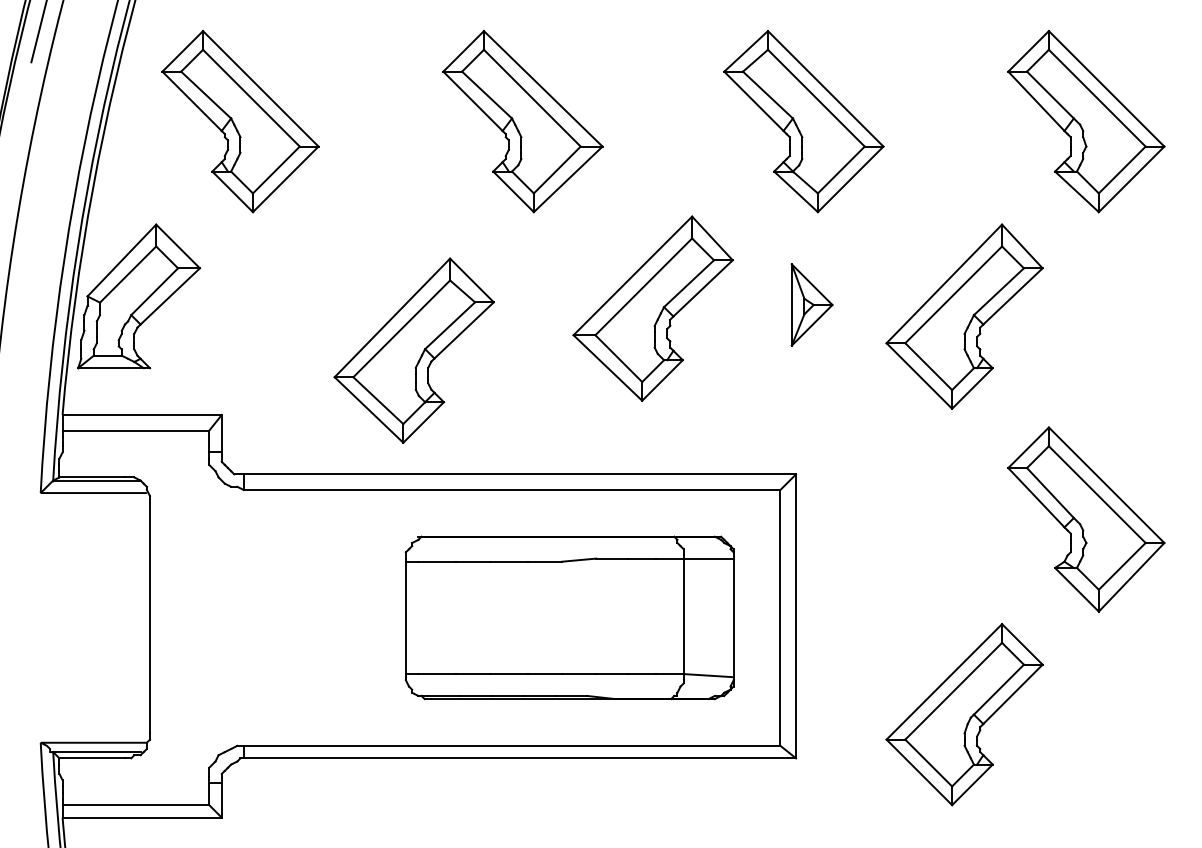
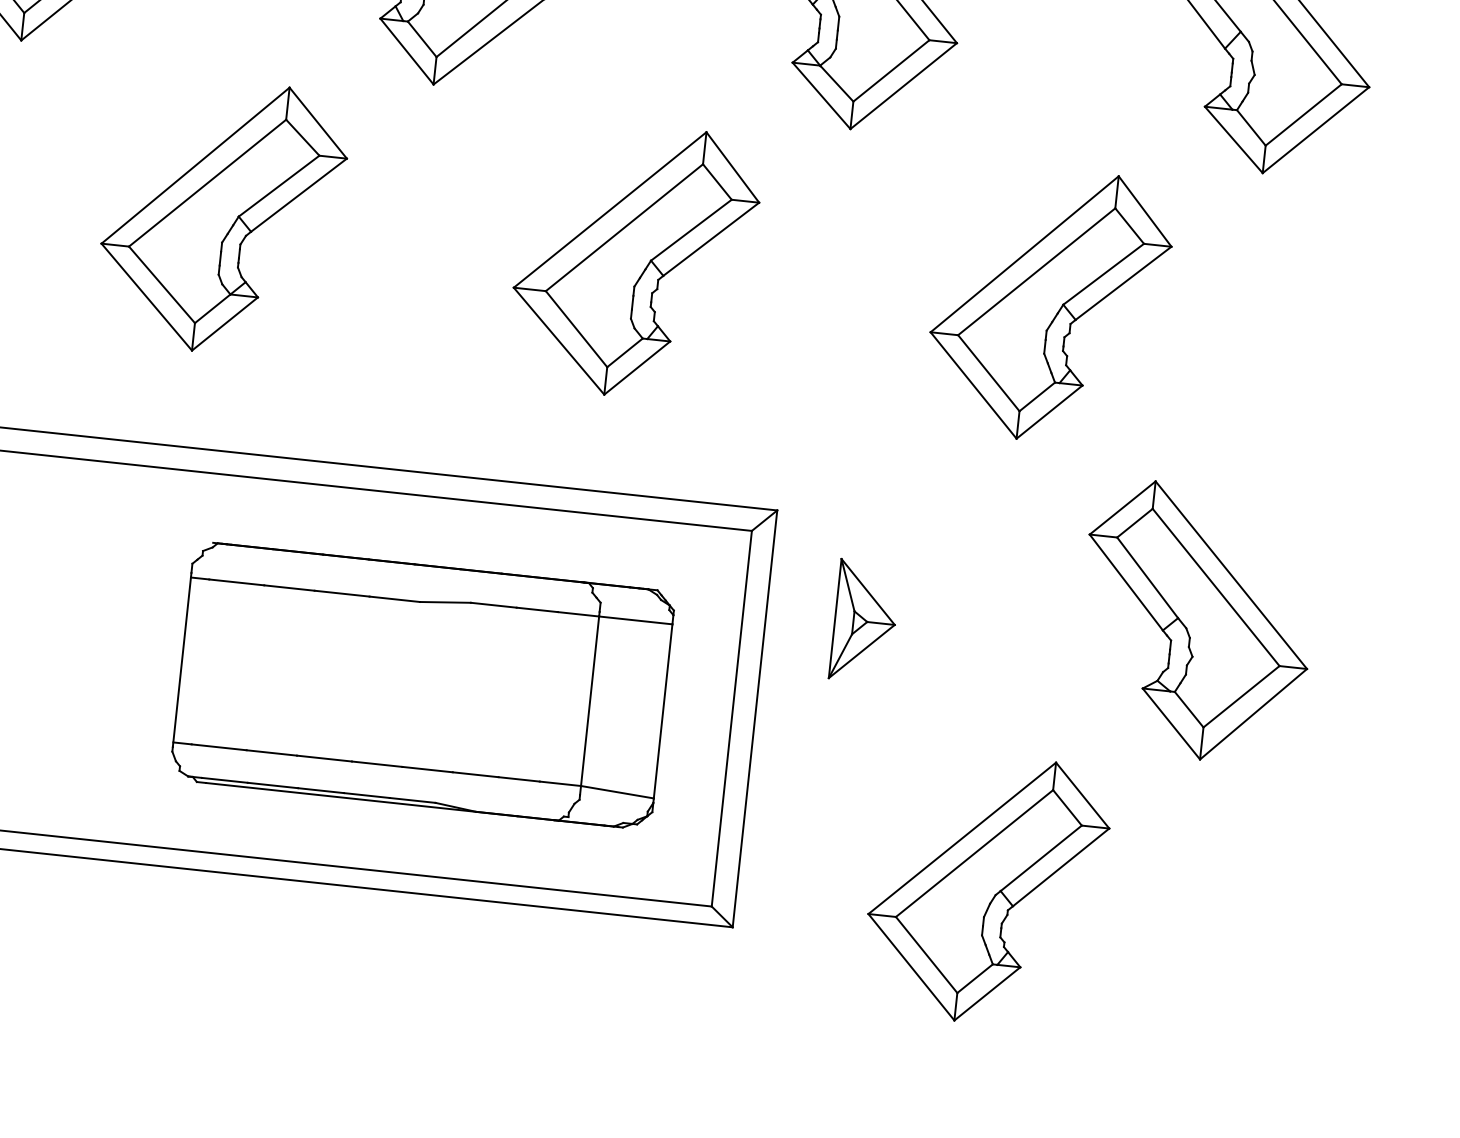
part: (811, 304) -> (864, 620), moved
part: (652, 308) -> (633, 260), moved
part: (413, 350) -> (221, 216), moved

